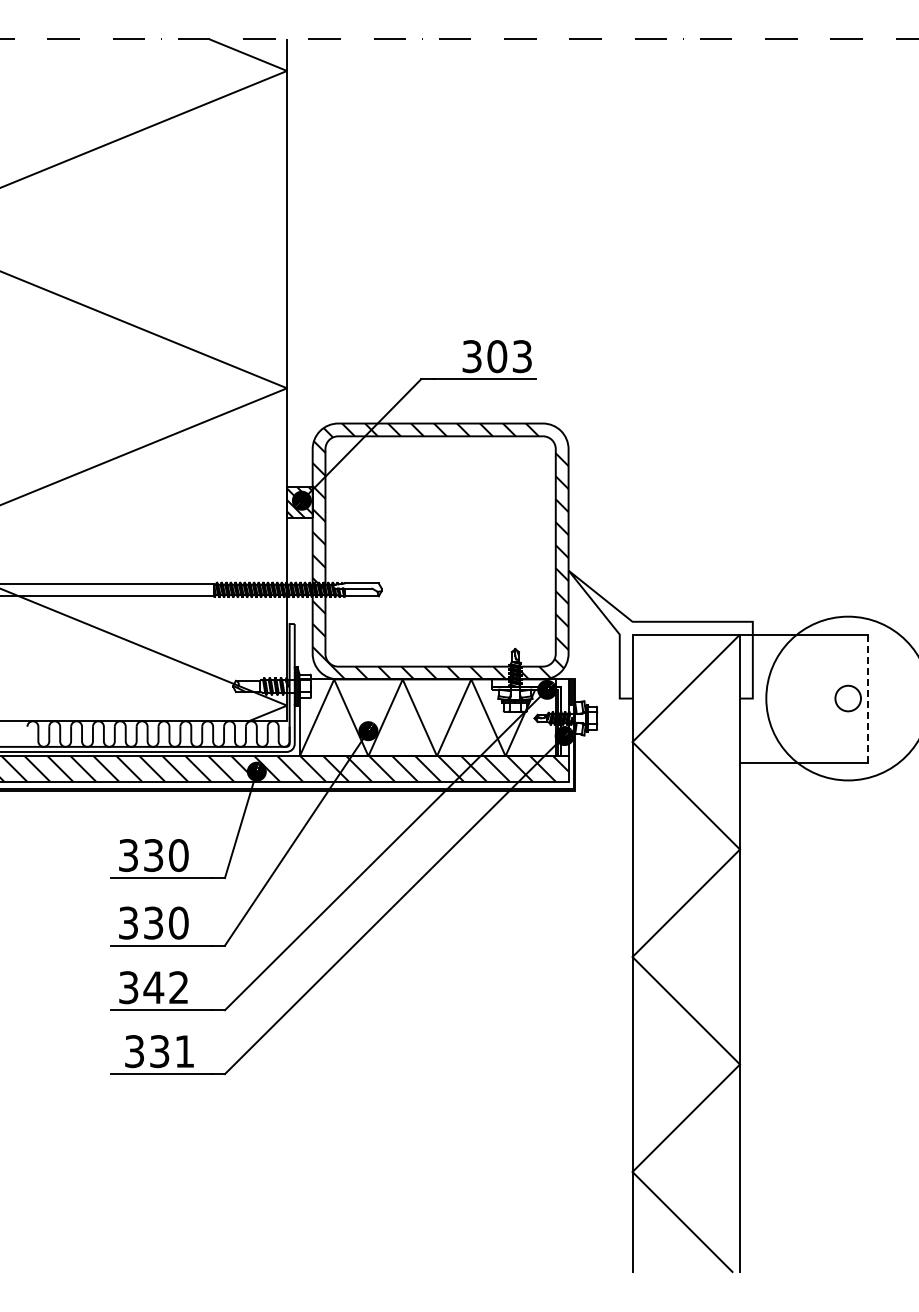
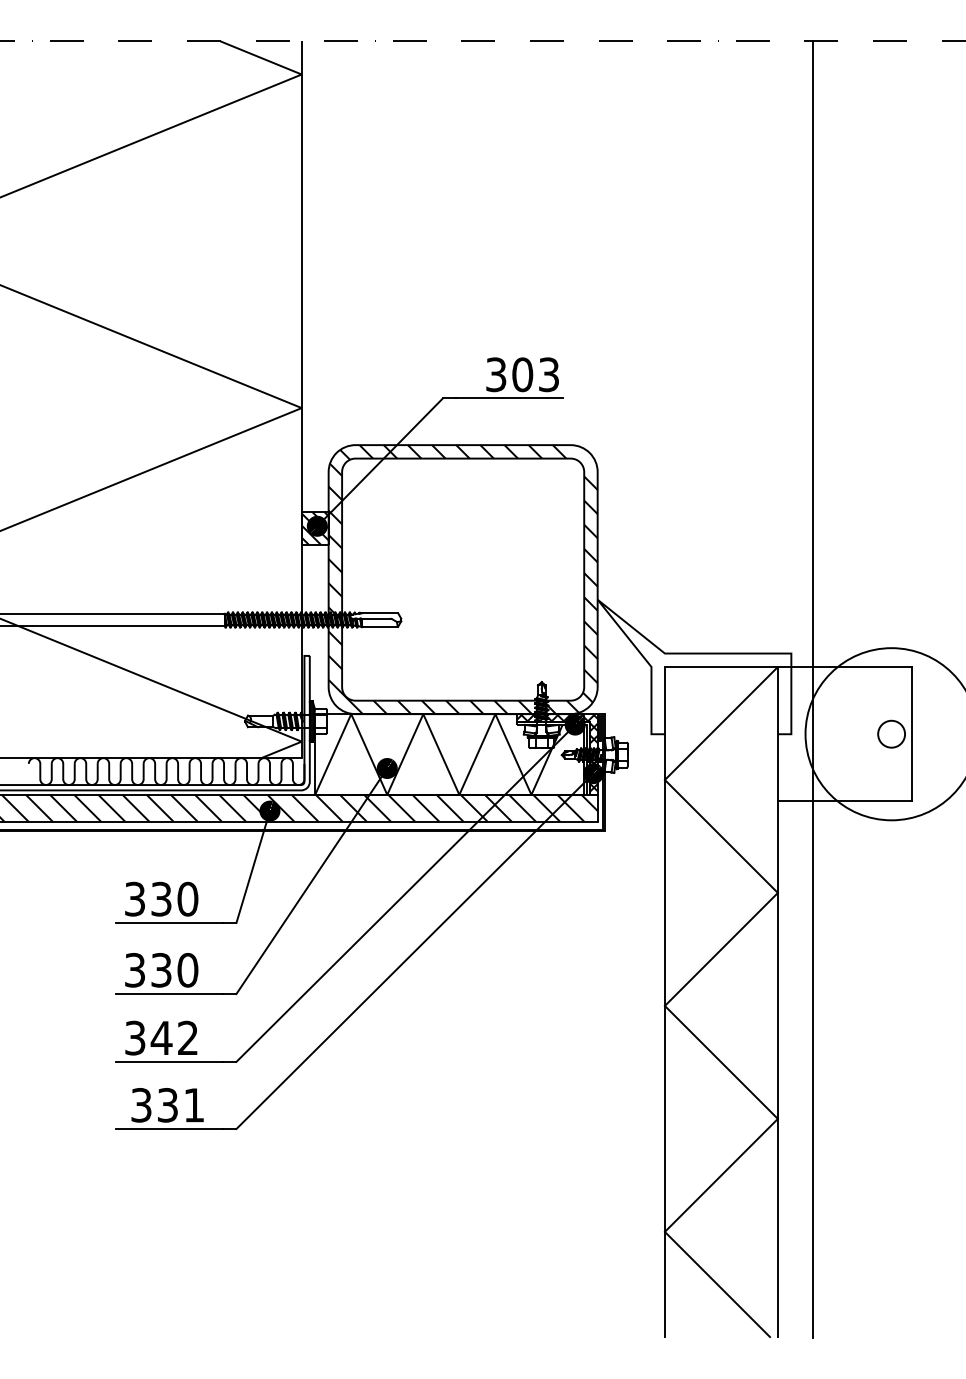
line: (773, 655) -> (813, 688), added
line: (867, 698) -> (911, 734), dashed -> solid
hatch: (529, 716) -> (556, 753), added

